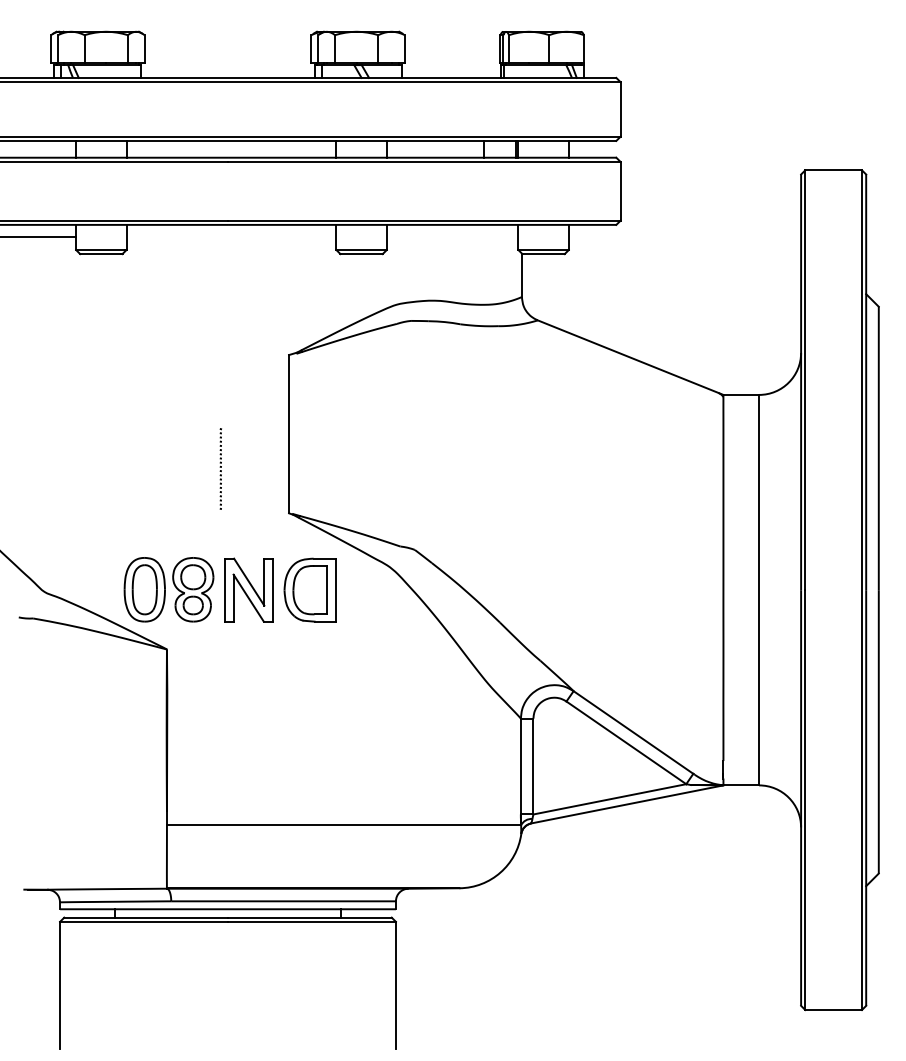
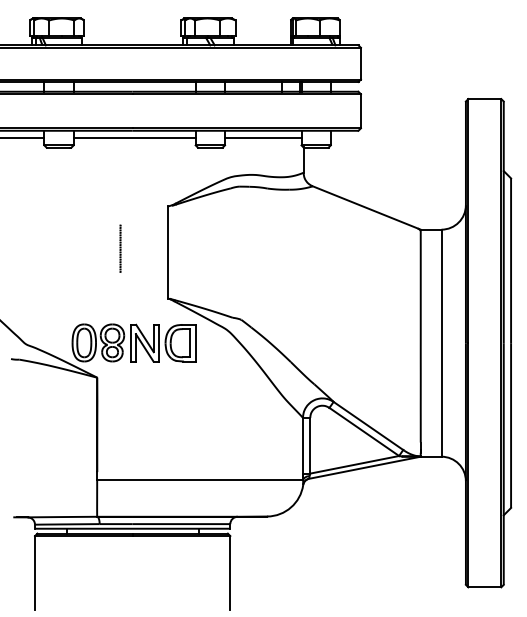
line: (231, 238) -> (134, 138), added
line: (453, 238) -> (263, 138), added
line: (220, 468) -> (120, 248), moved

